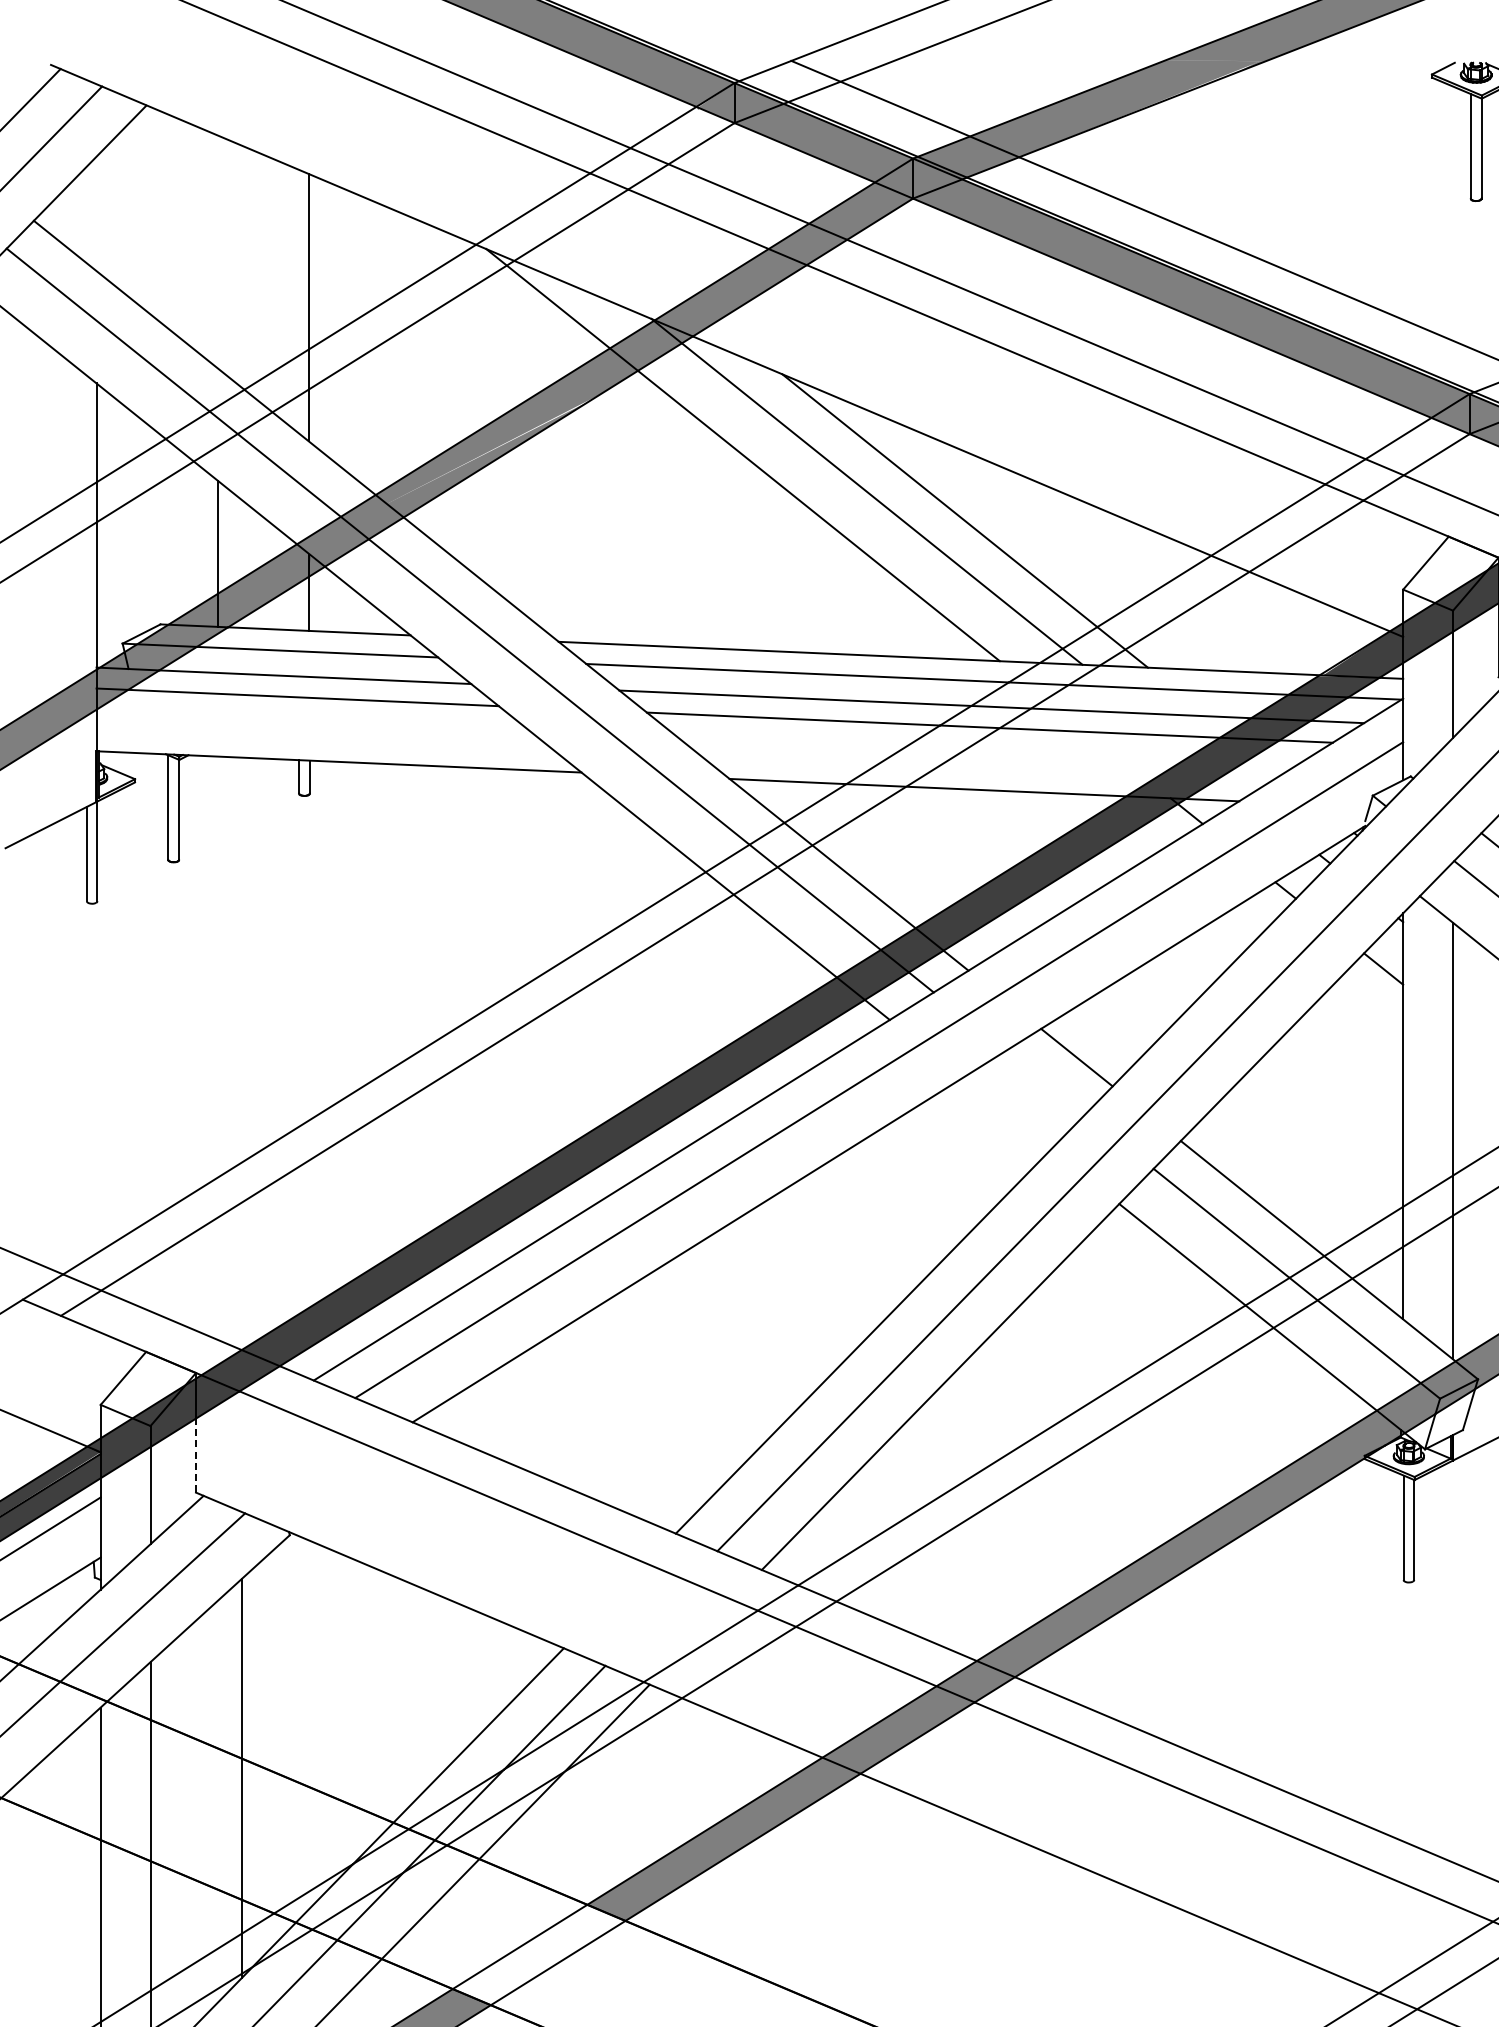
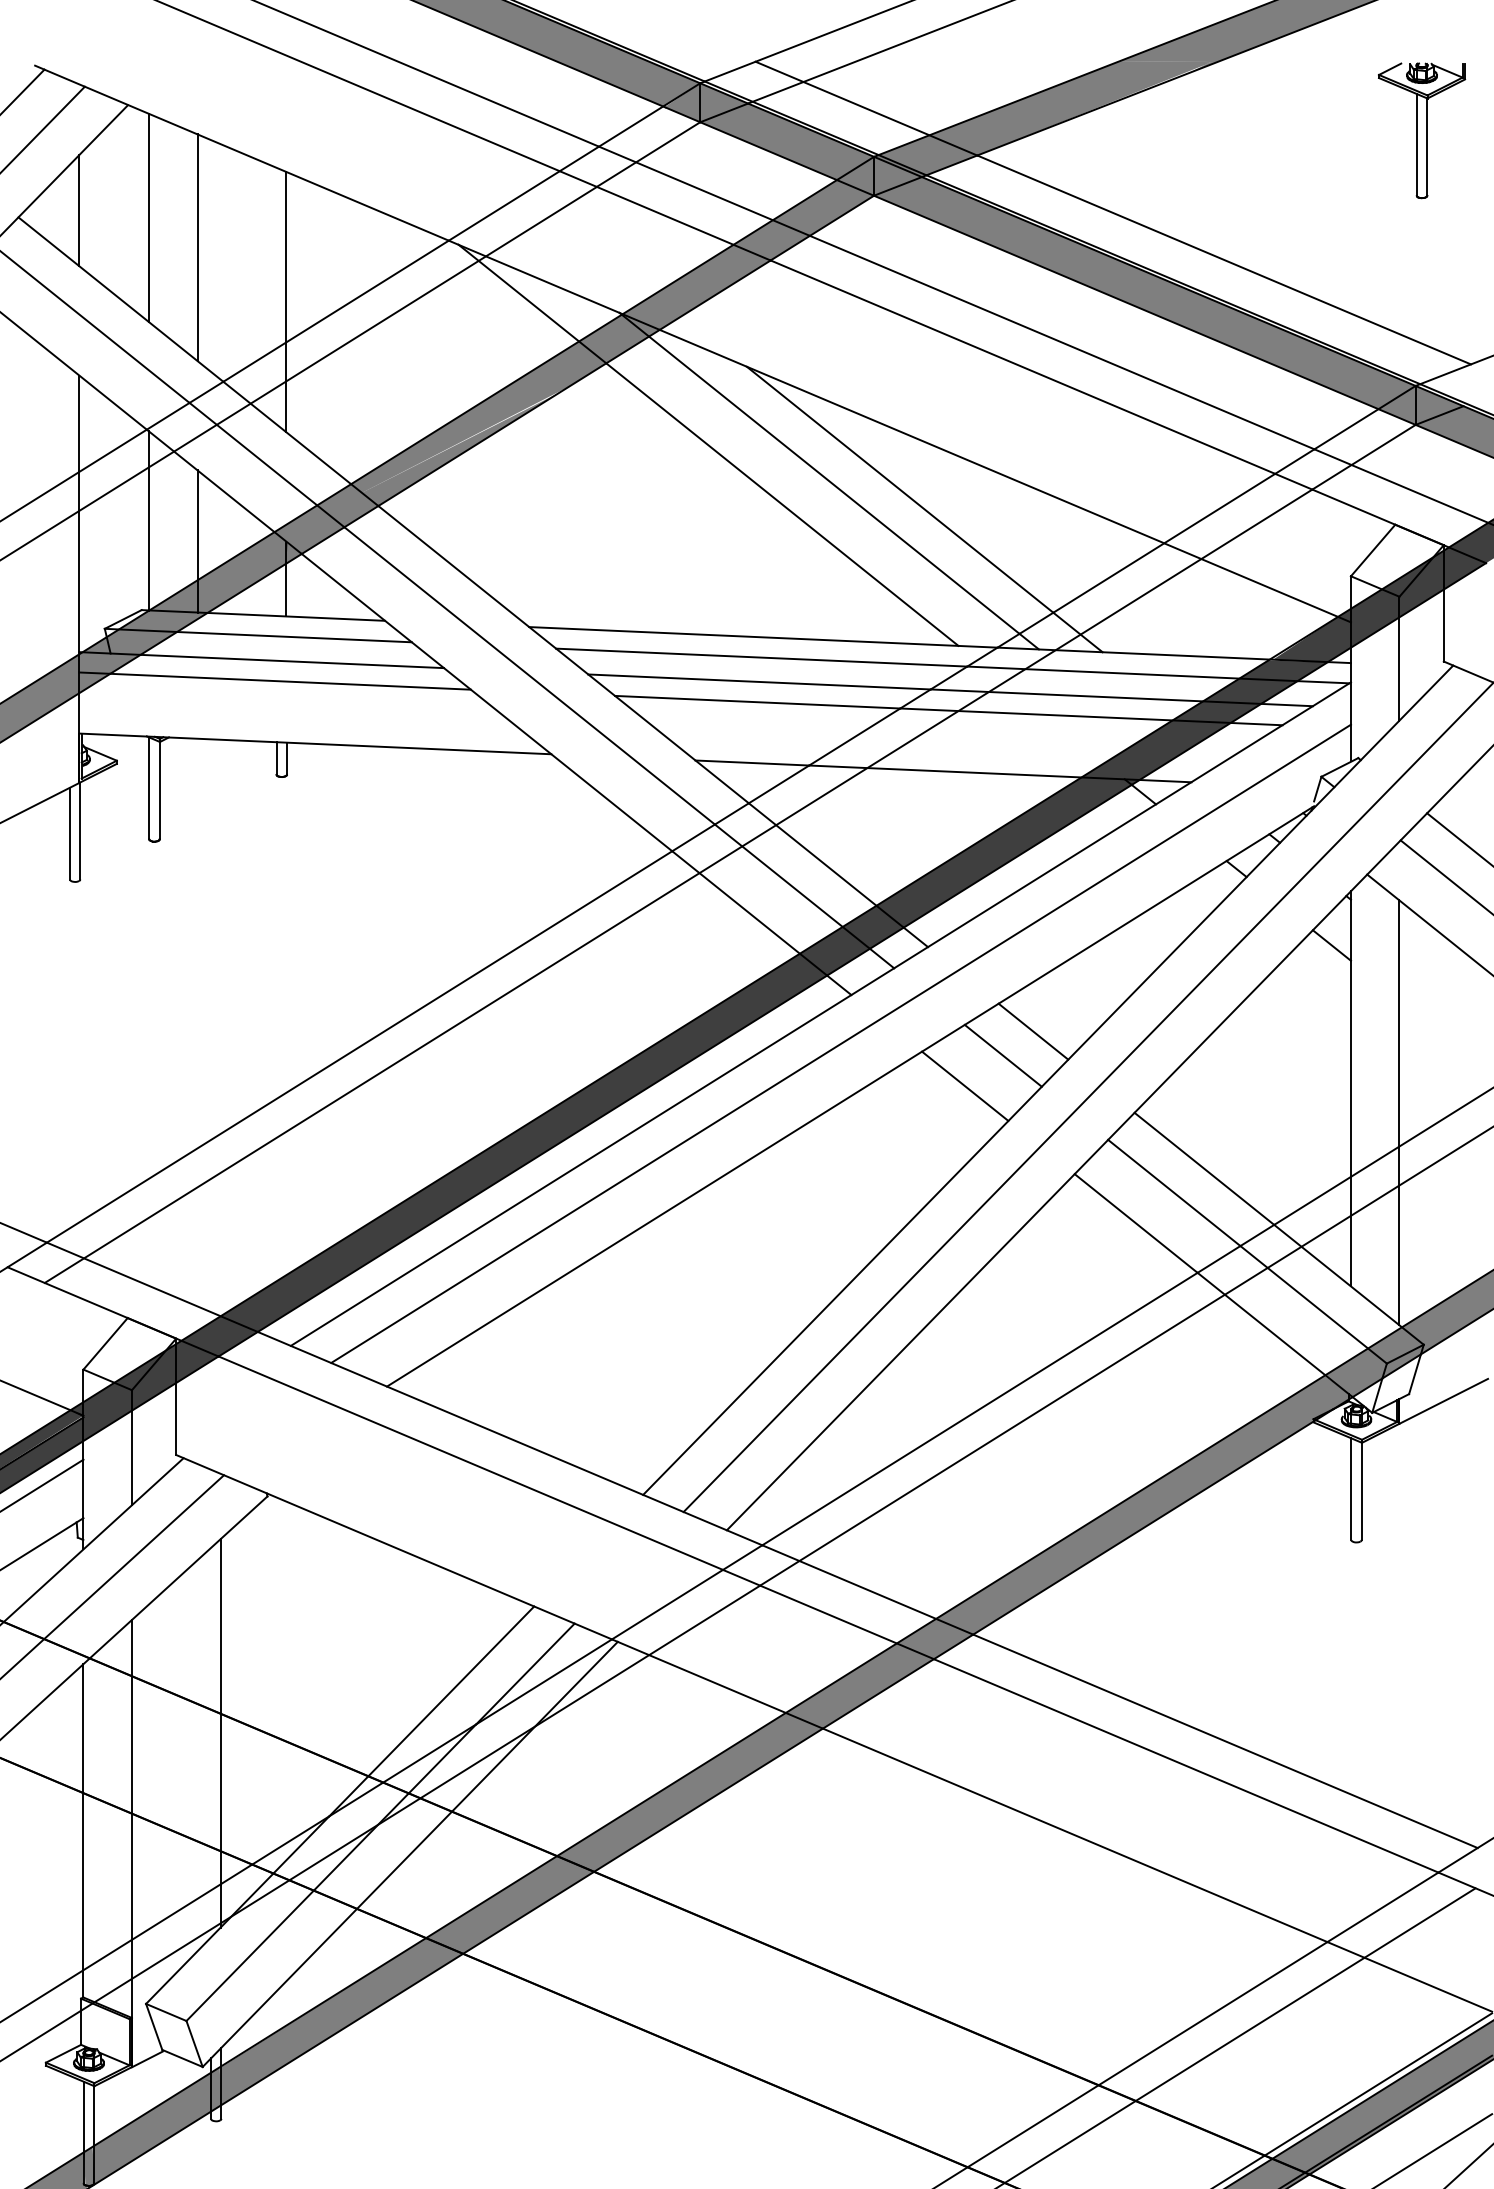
line: (96, 213) -> (79, 210), added
line: (167, 220) -> (148, 217), added
line: (217, 251) -> (197, 247), added
line: (167, 532) -> (148, 520), added
line: (1045, 1082) -> (1002, 1055), added
line: (1007, 1112) -> (965, 1085), added
line: (196, 1455) -> (176, 1418), dashed -> solid
fill: (538, 1954) -> (509, 1904), added

